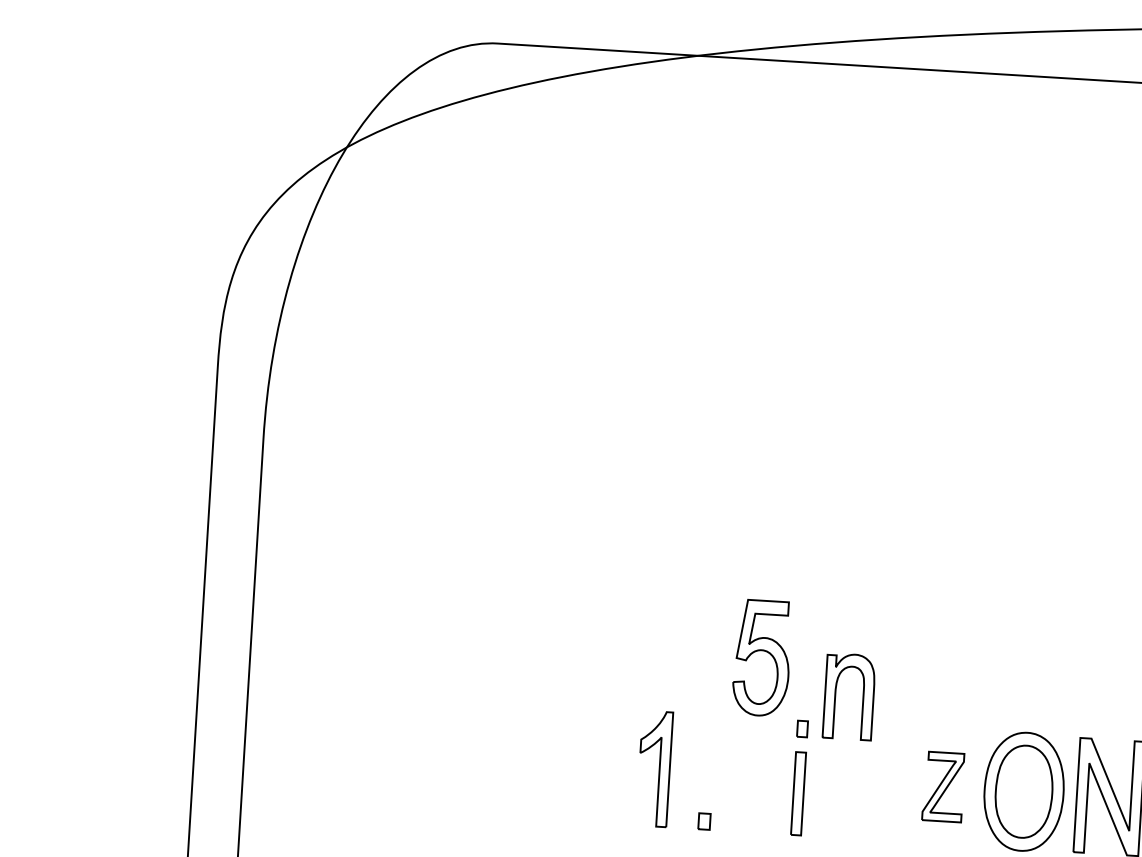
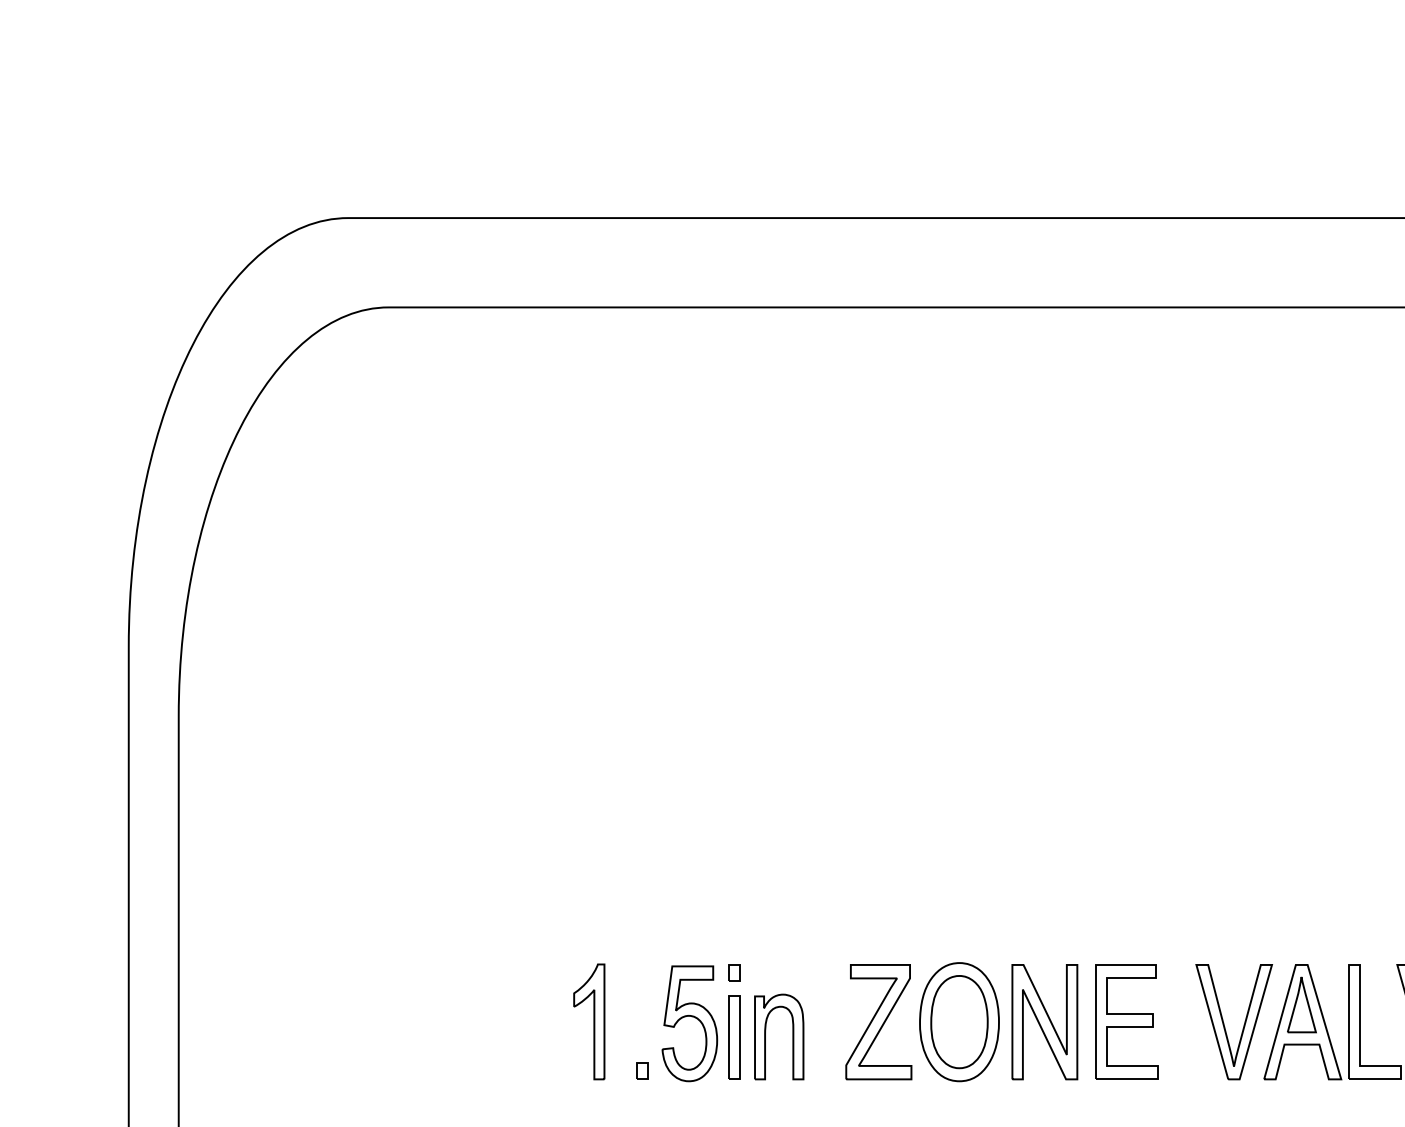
part: (765, 652) -> (692, 1017), moved
part: (862, 697) -> (792, 1036), moved
part: (943, 787) -> (878, 1022), size x1.67

